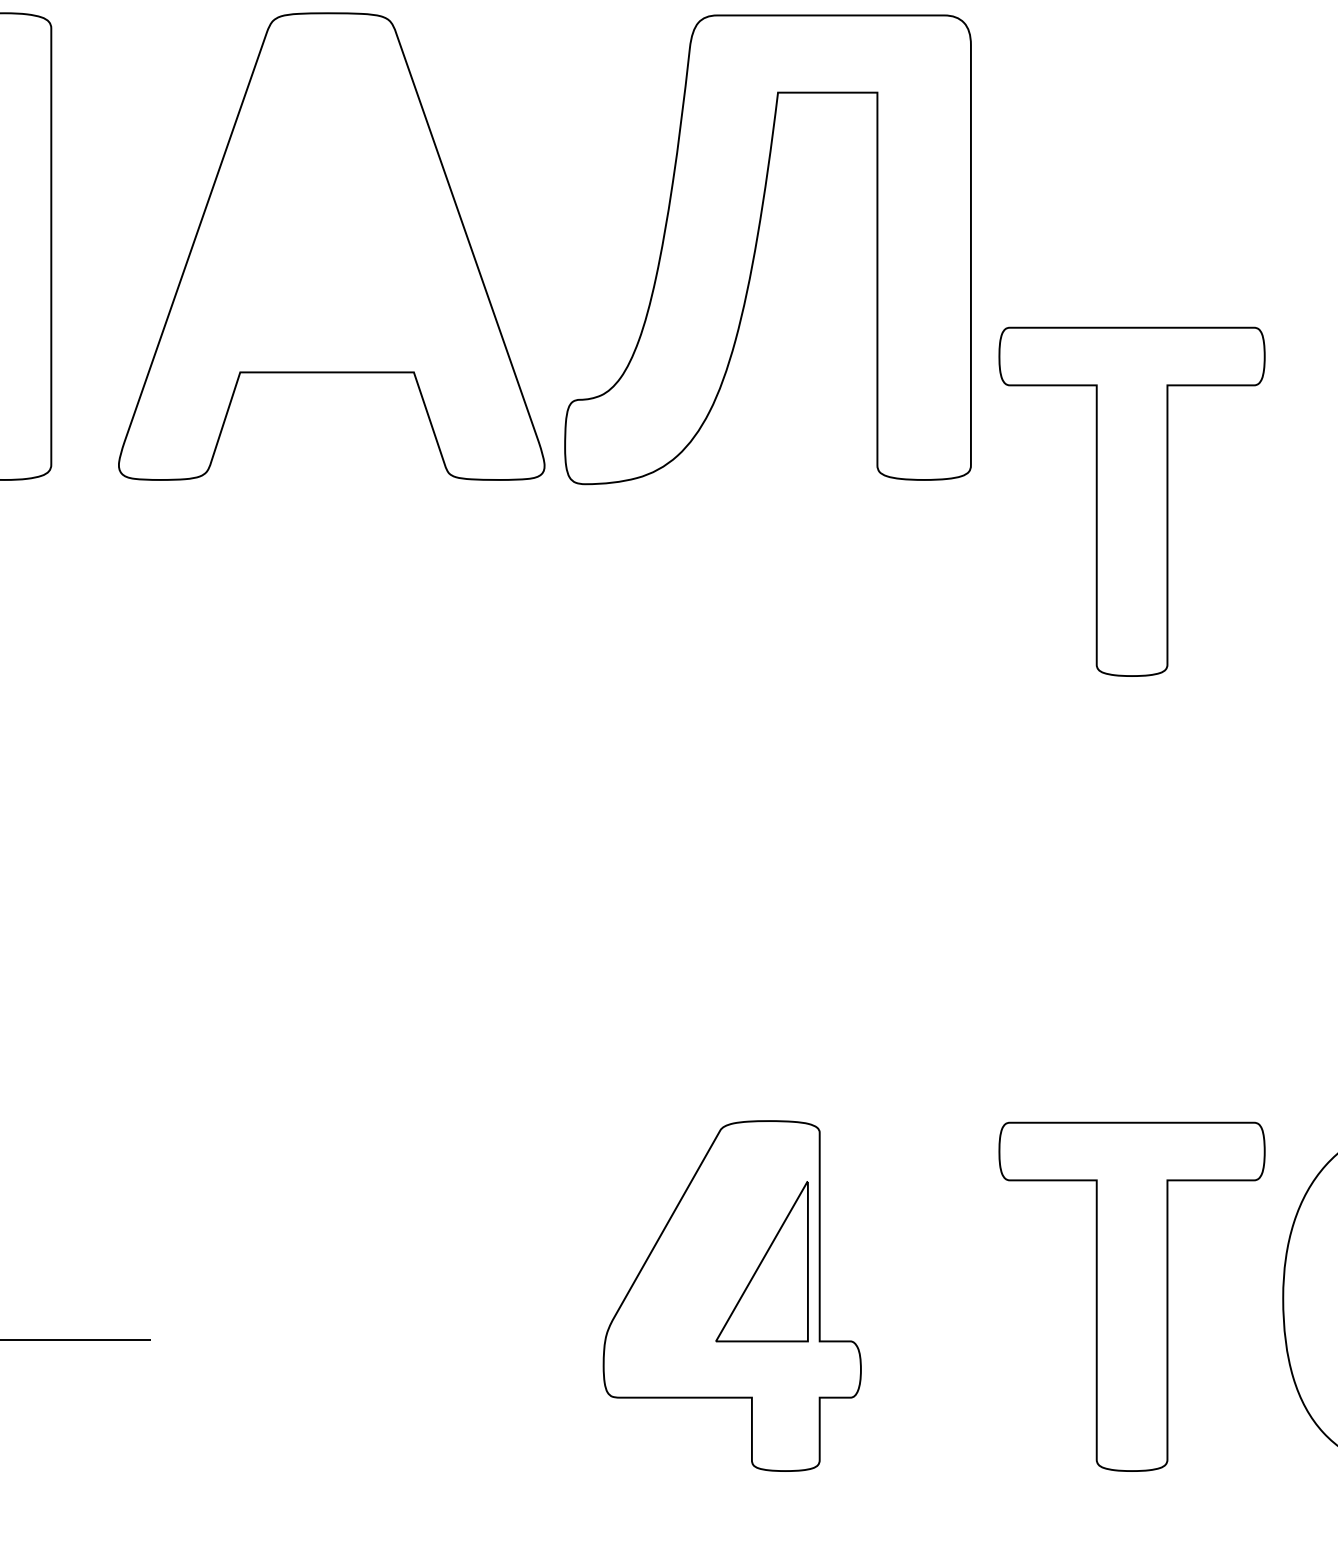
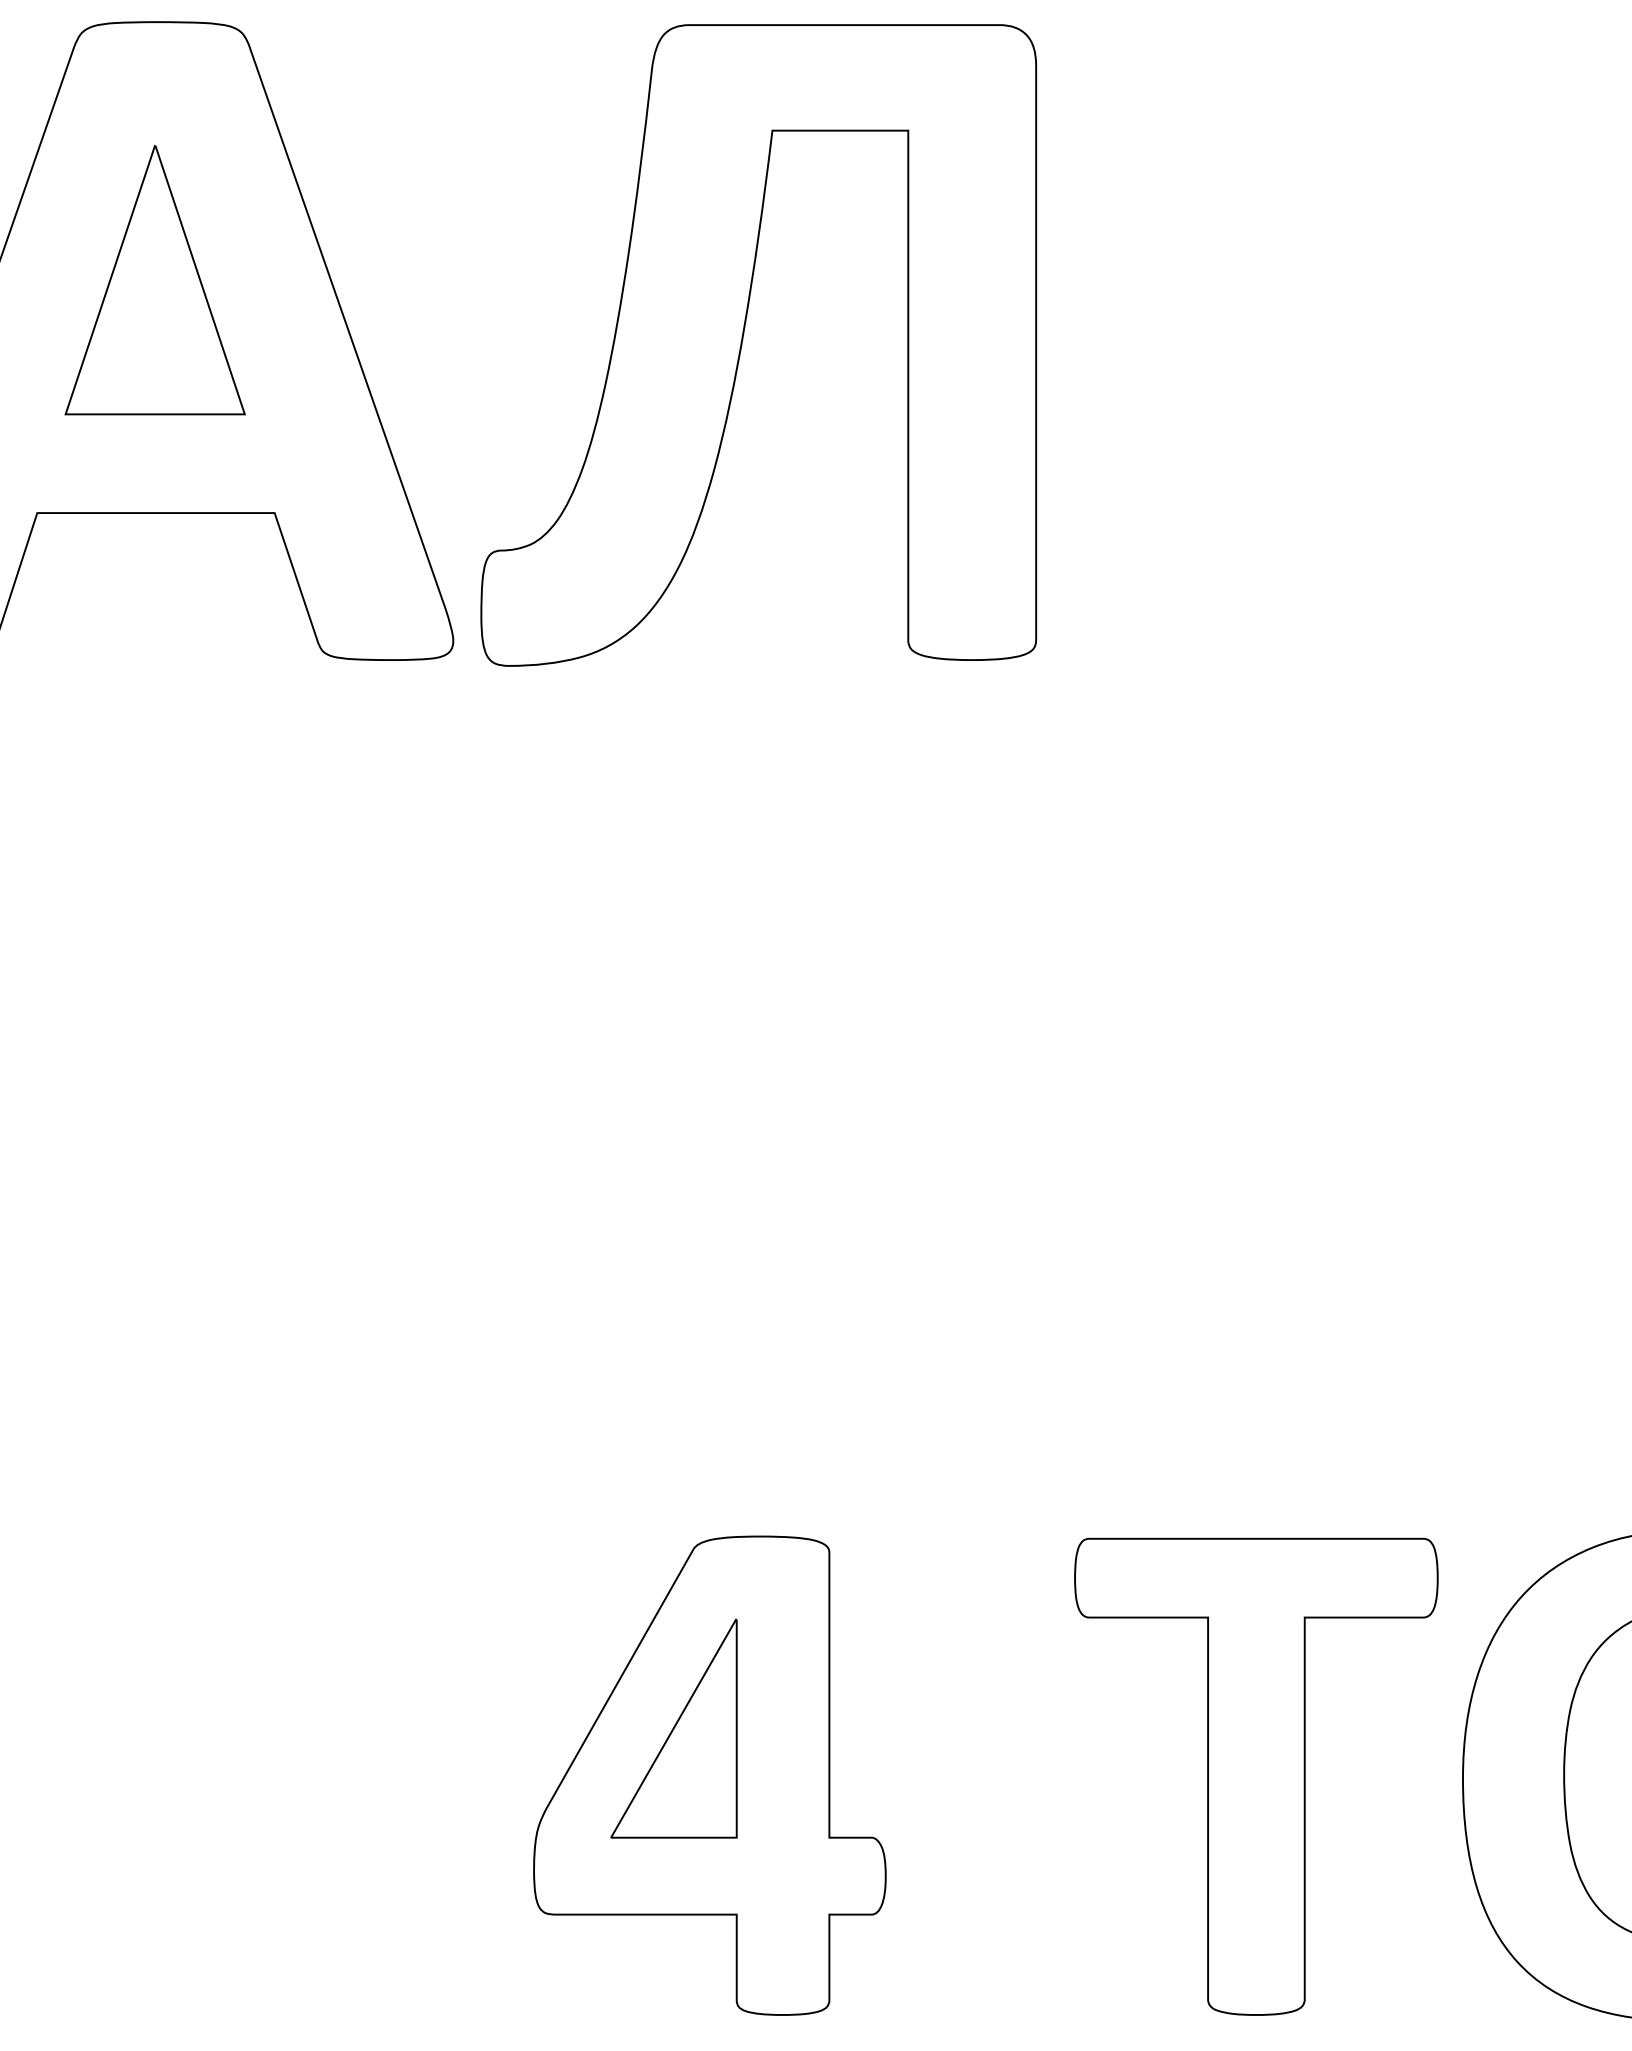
part: (326, 201) -> (155, 279), added
part: (1131, 501) -> (1255, 689), removed
part: (761, 1261) -> (673, 1728), moved

